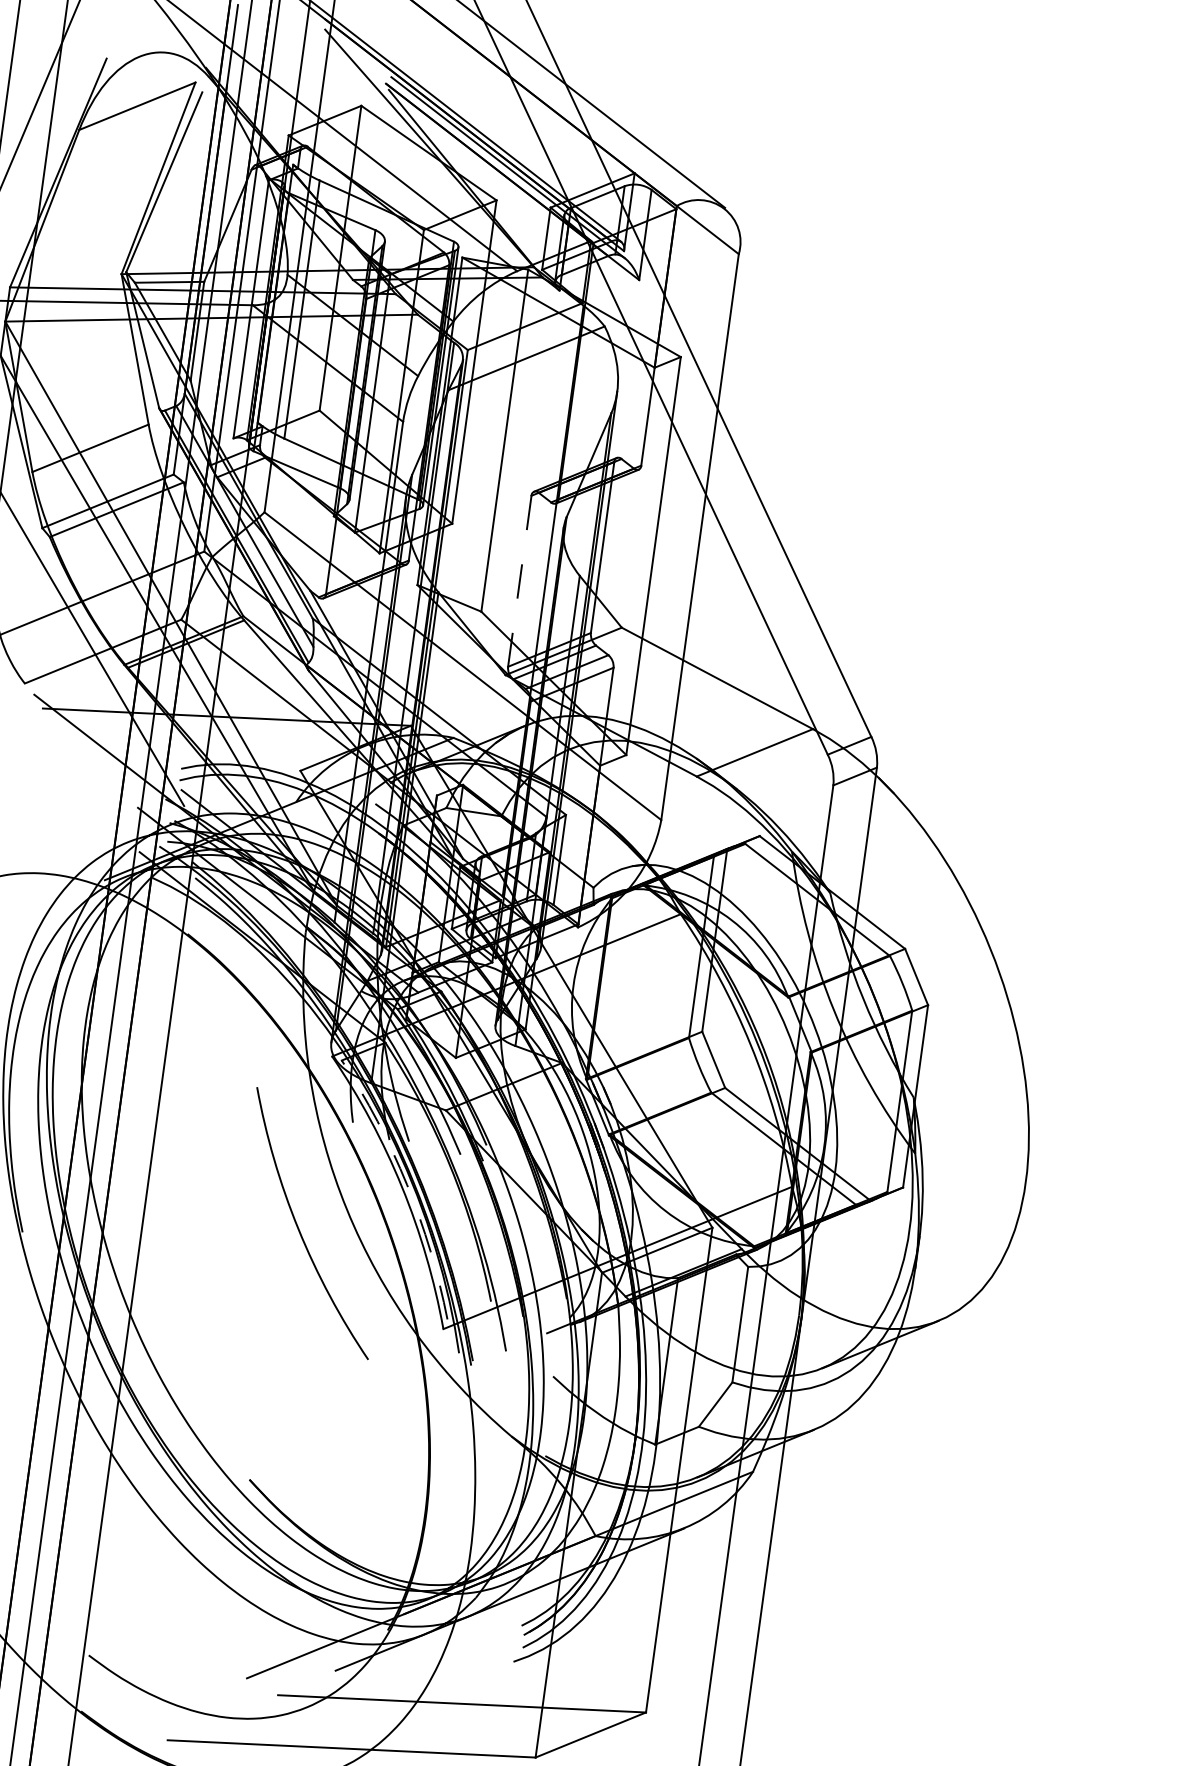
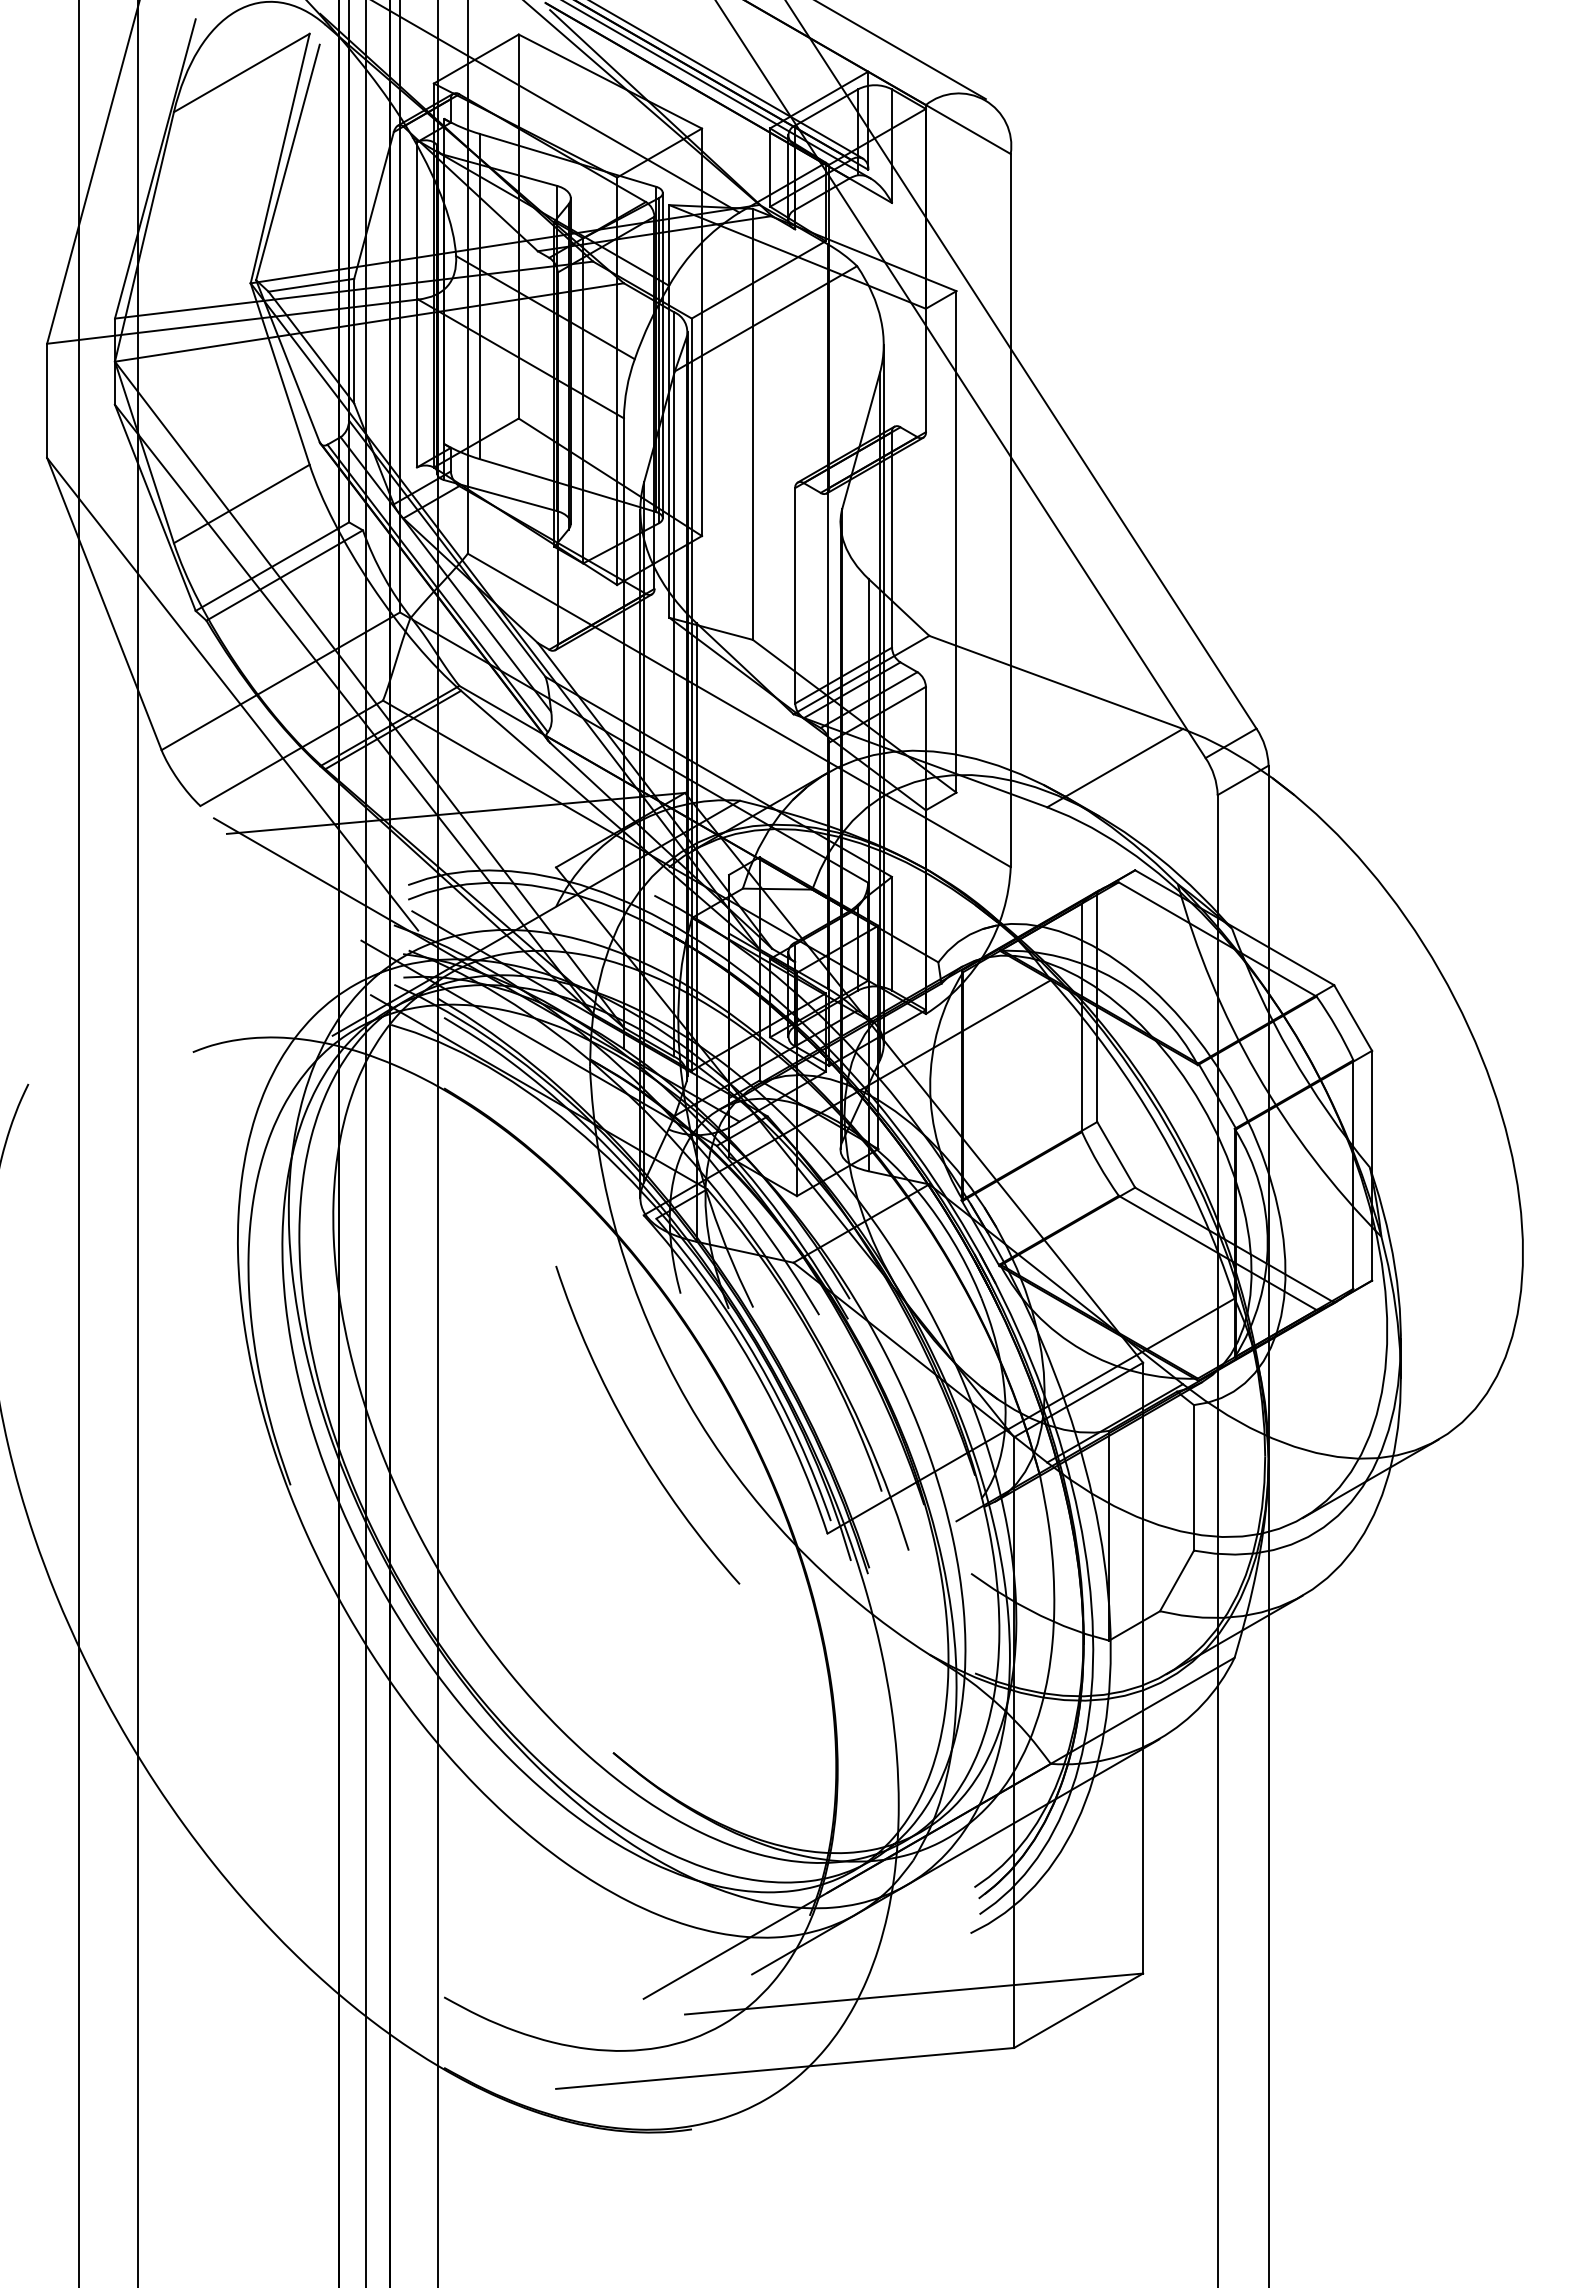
line: (520, 581) -> (795, 595), dashed -> solid
arc: (407, 1184) -> (758, 1361), dashed -> solid

